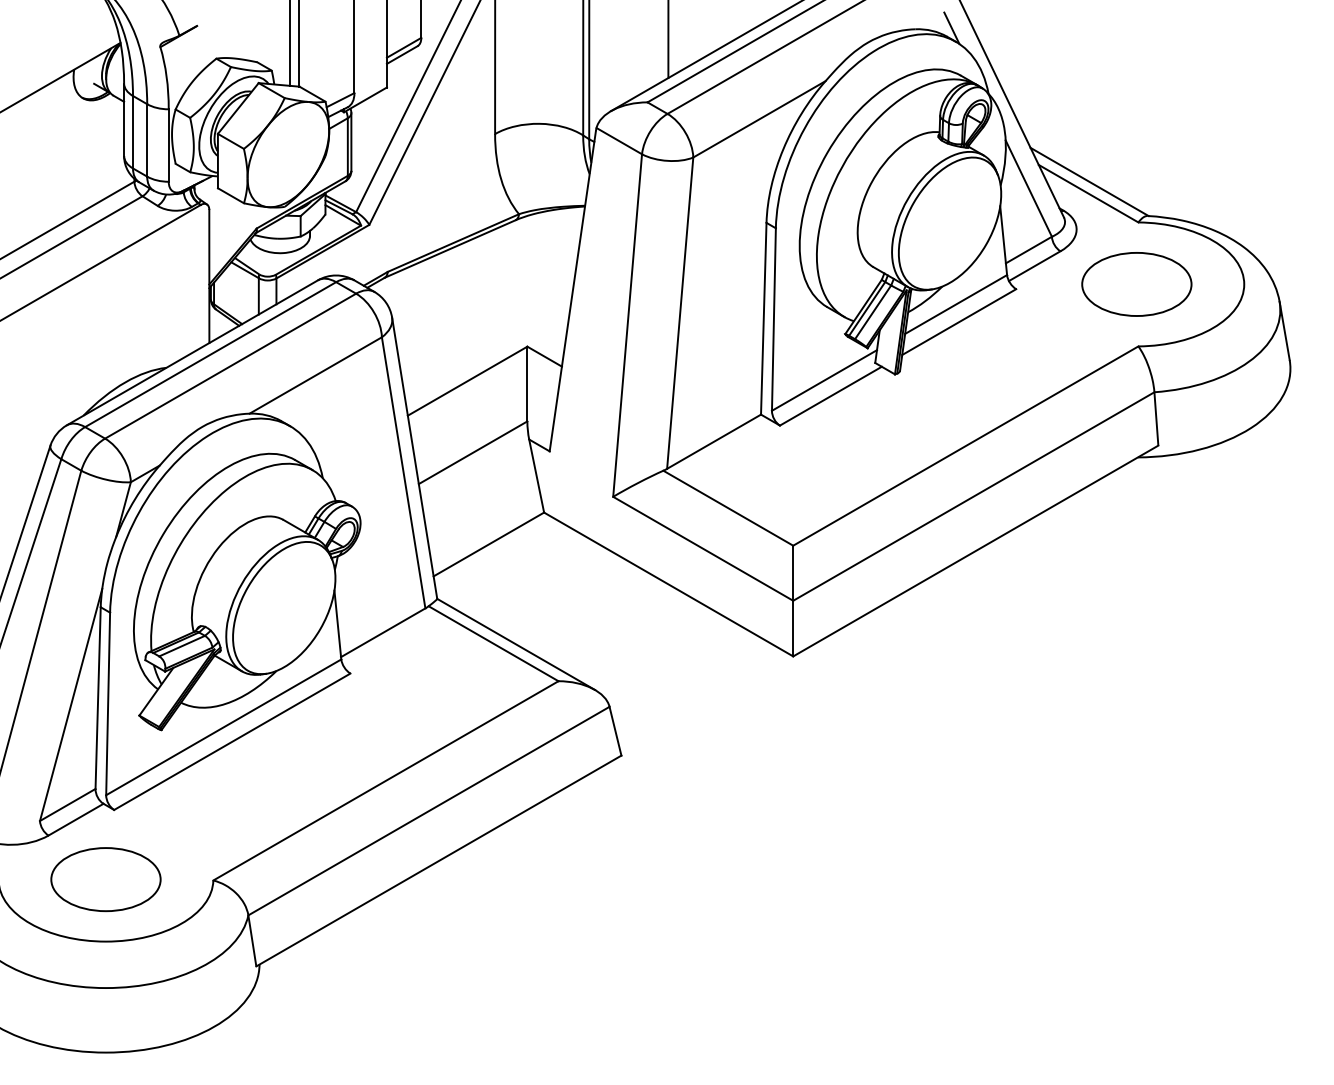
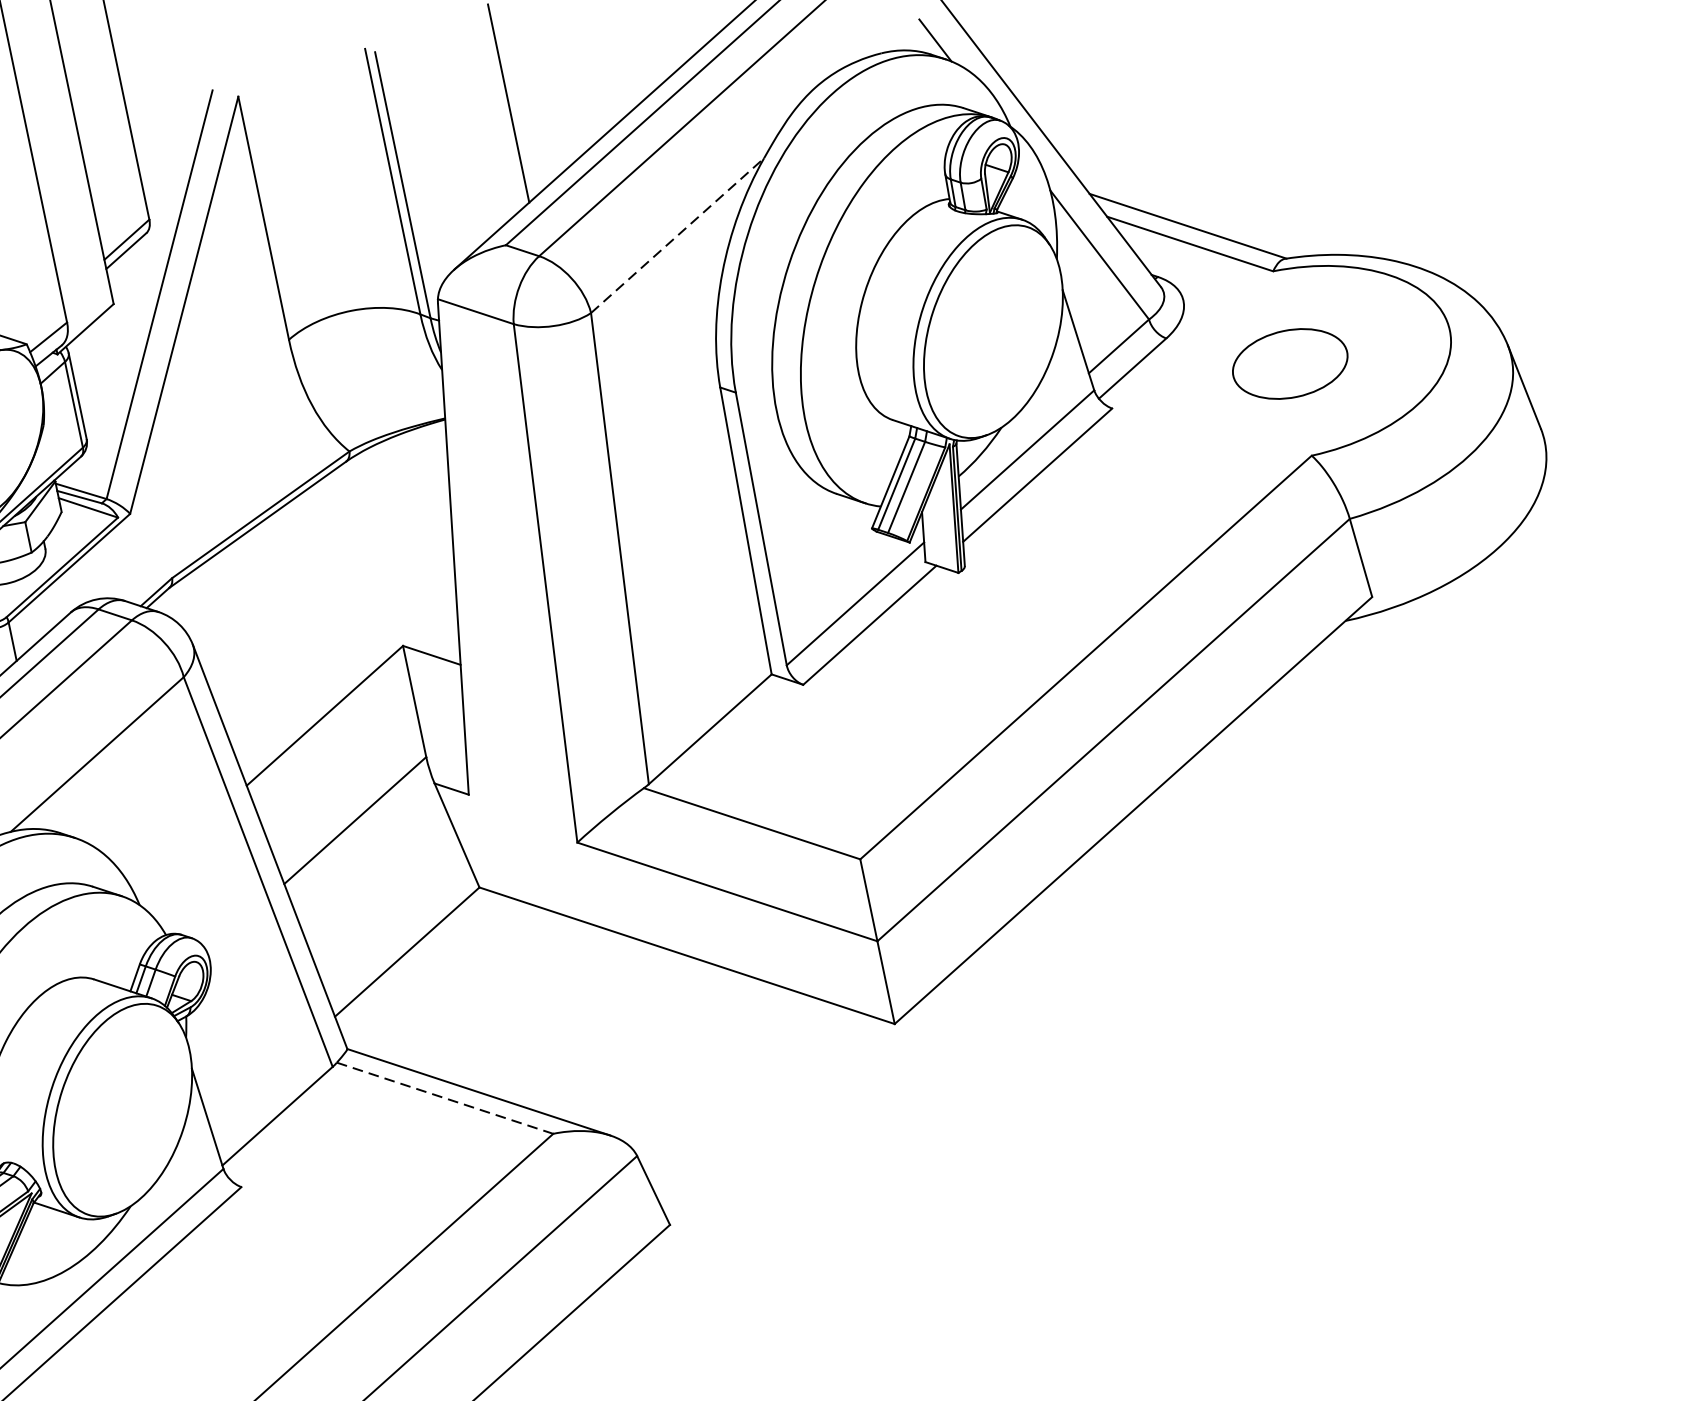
line: (759, 119) -> (677, 235), solid -> dashed
part: (1136, 284) -> (1289, 364), size x0.7
line: (493, 643) -> (444, 1097), solid -> dashed

